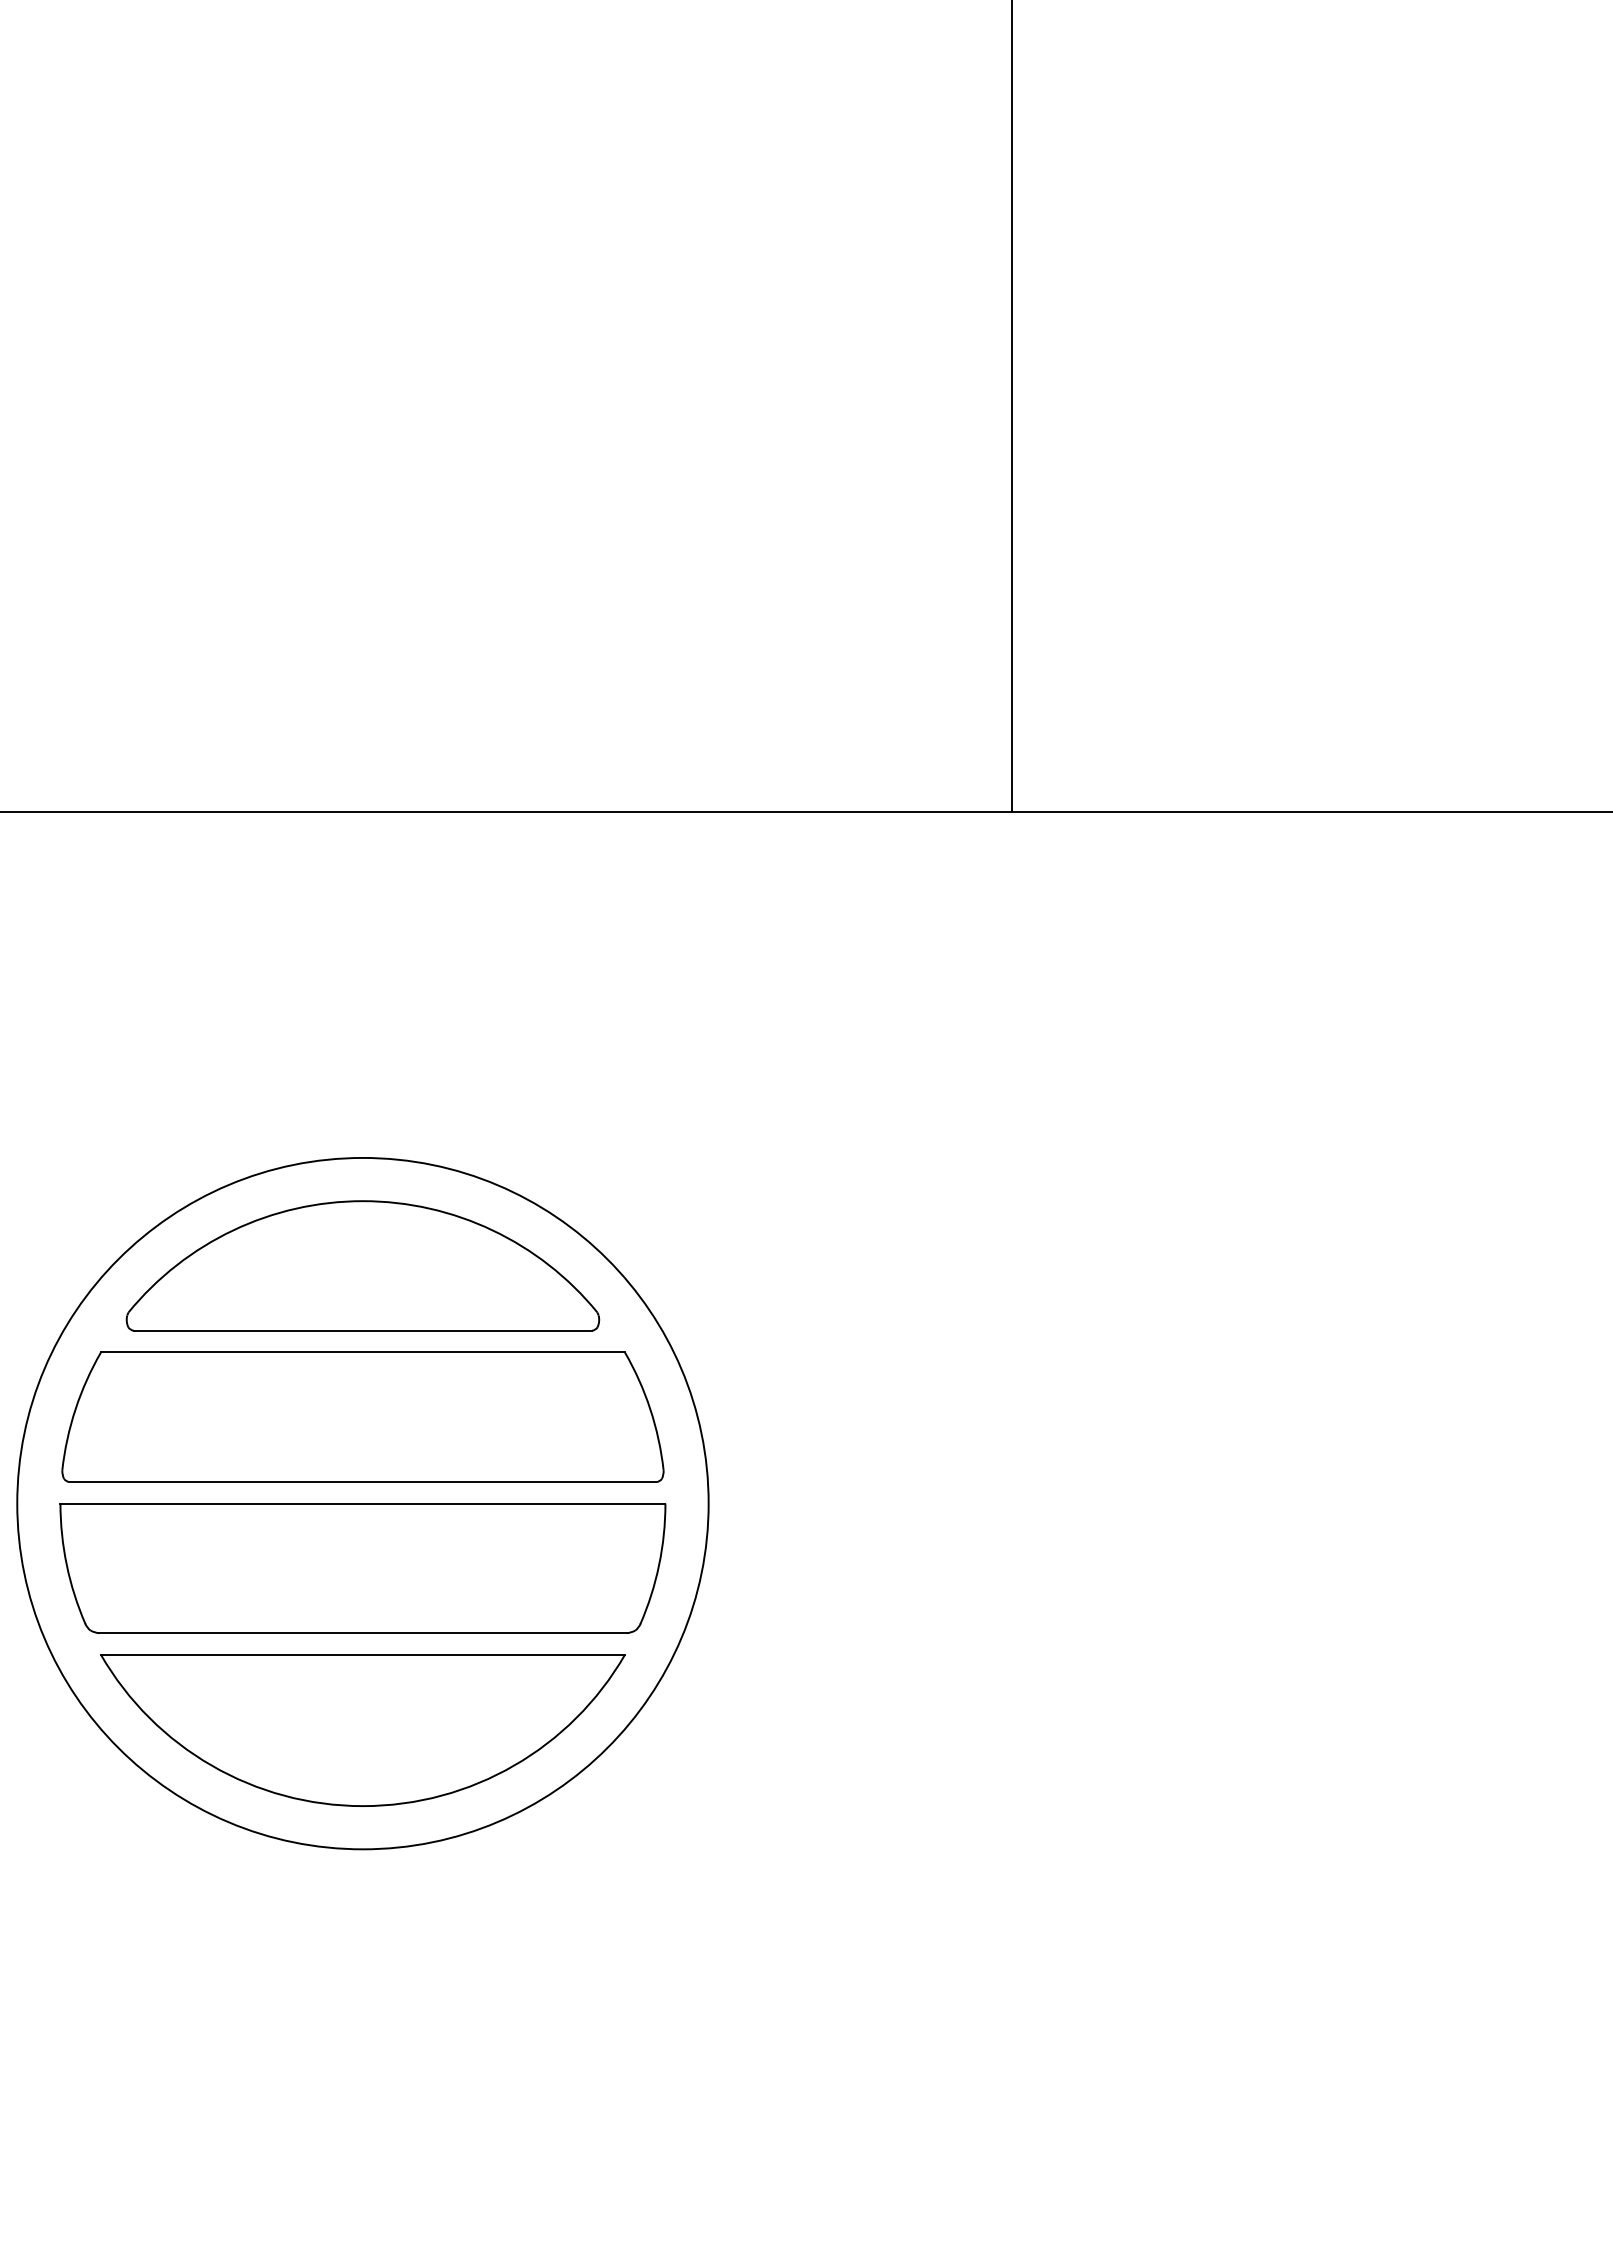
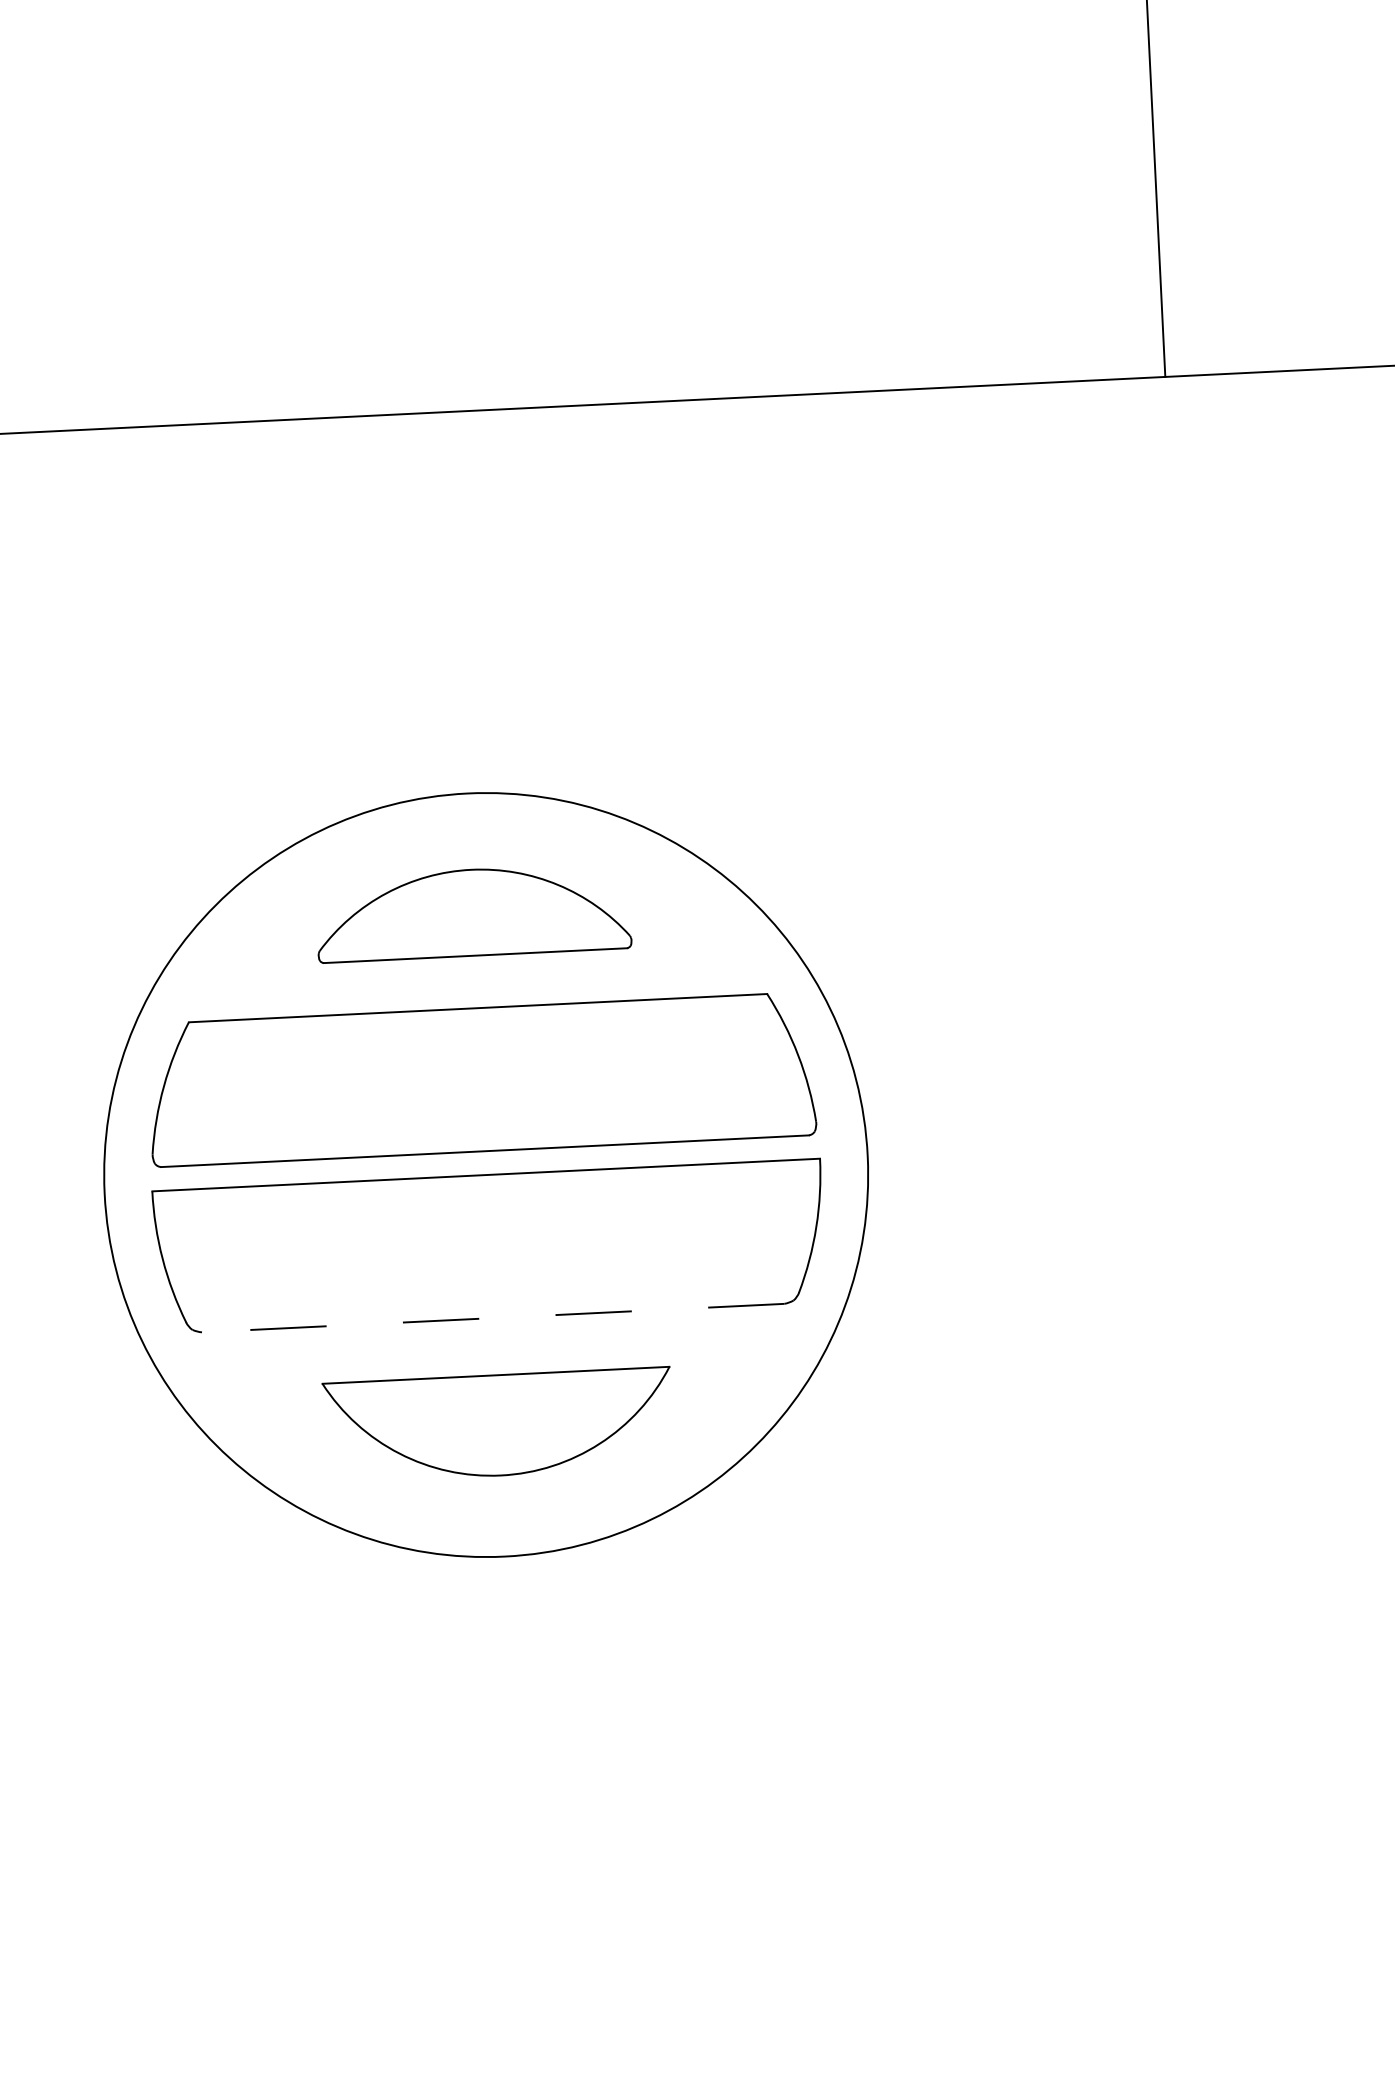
part: (362, 1265) -> (472, 912), size x0.6
line: (363, 1633) -> (493, 1318), solid -> dashed
part: (362, 1730) -> (497, 1425), size x0.6

